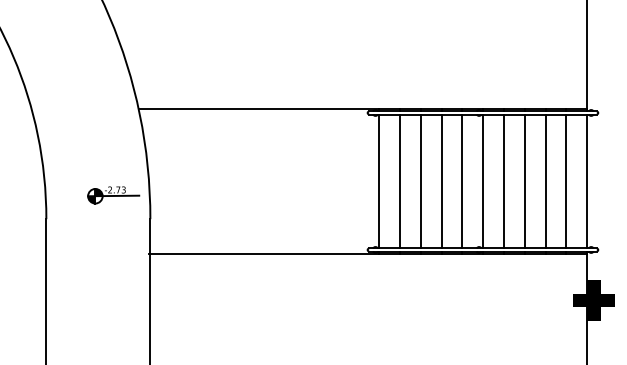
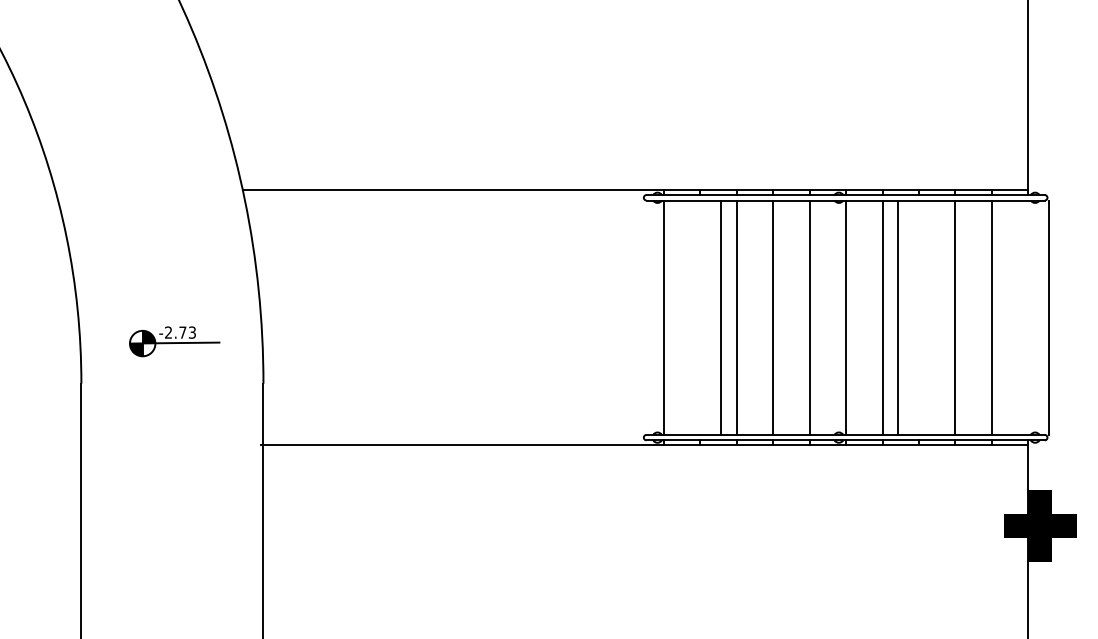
line: (400, 181) -> (722, 317), moved
line: (524, 181) -> (897, 317), moved
line: (587, 181) -> (1049, 317), moved
part: (113, 195) -> (174, 342), moved

